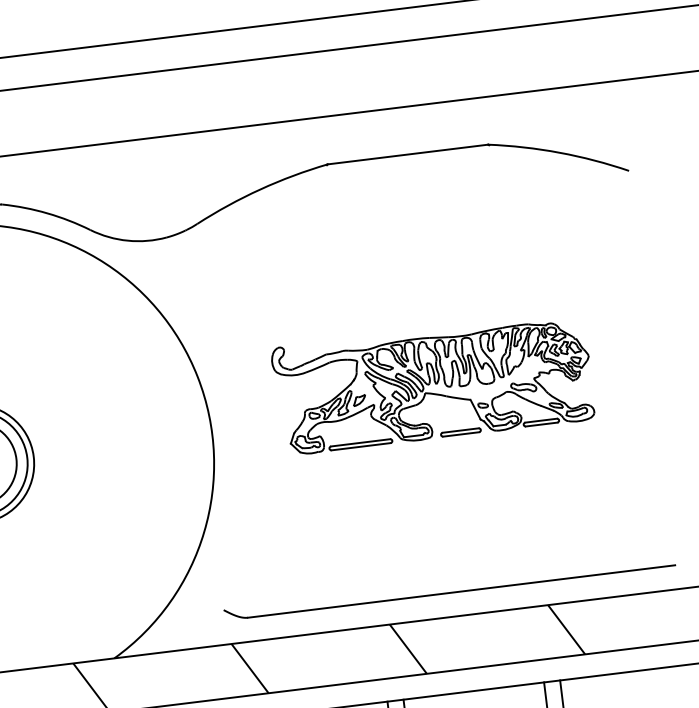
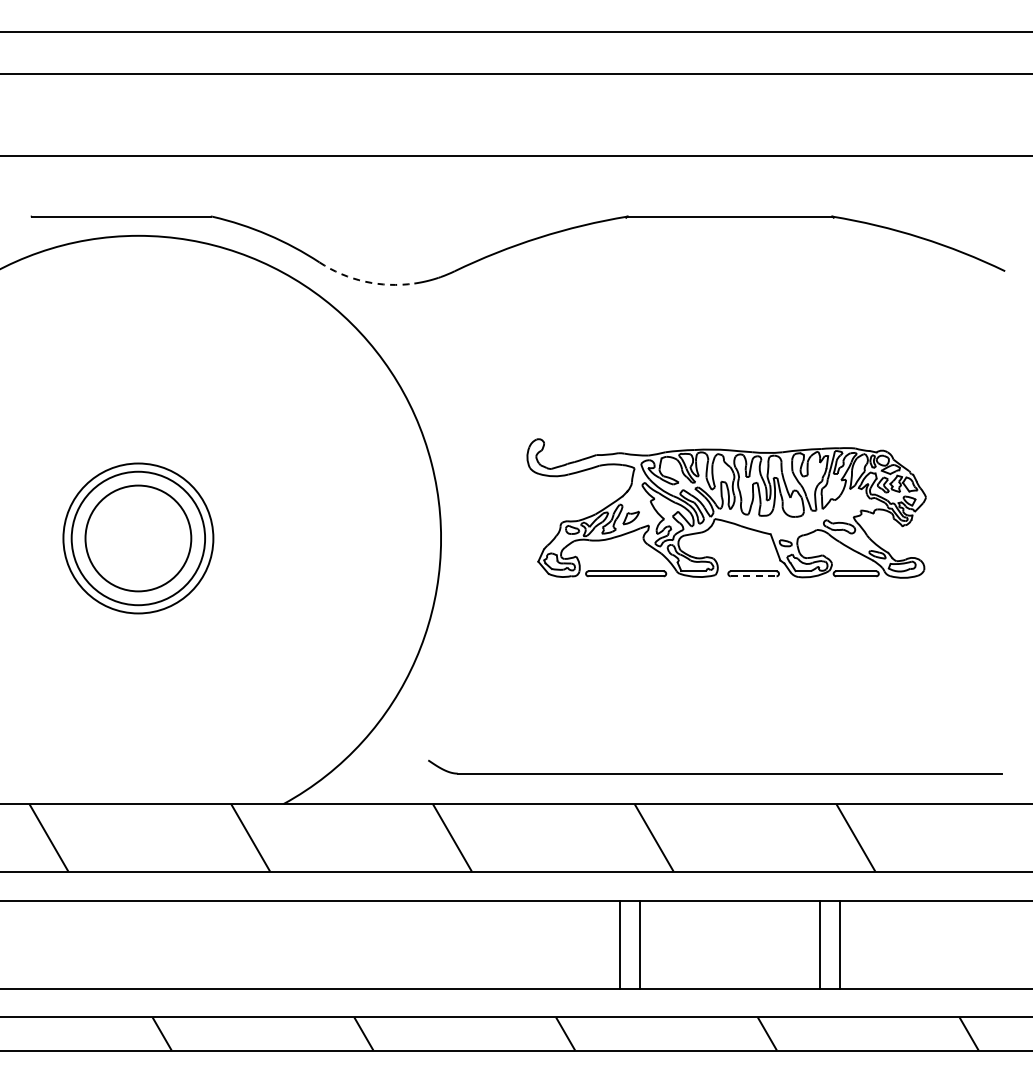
arc: (127, 240) -> (364, 281), solid -> dashed
line: (461, 434) -> (753, 576), solid -> dashed

